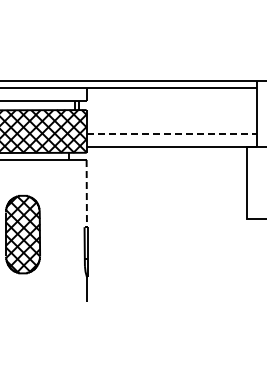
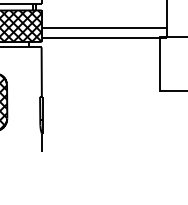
line: (172, 133) -> (104, 27), dashed -> solid
line: (86, 193) -> (41, 71), dashed -> solid

